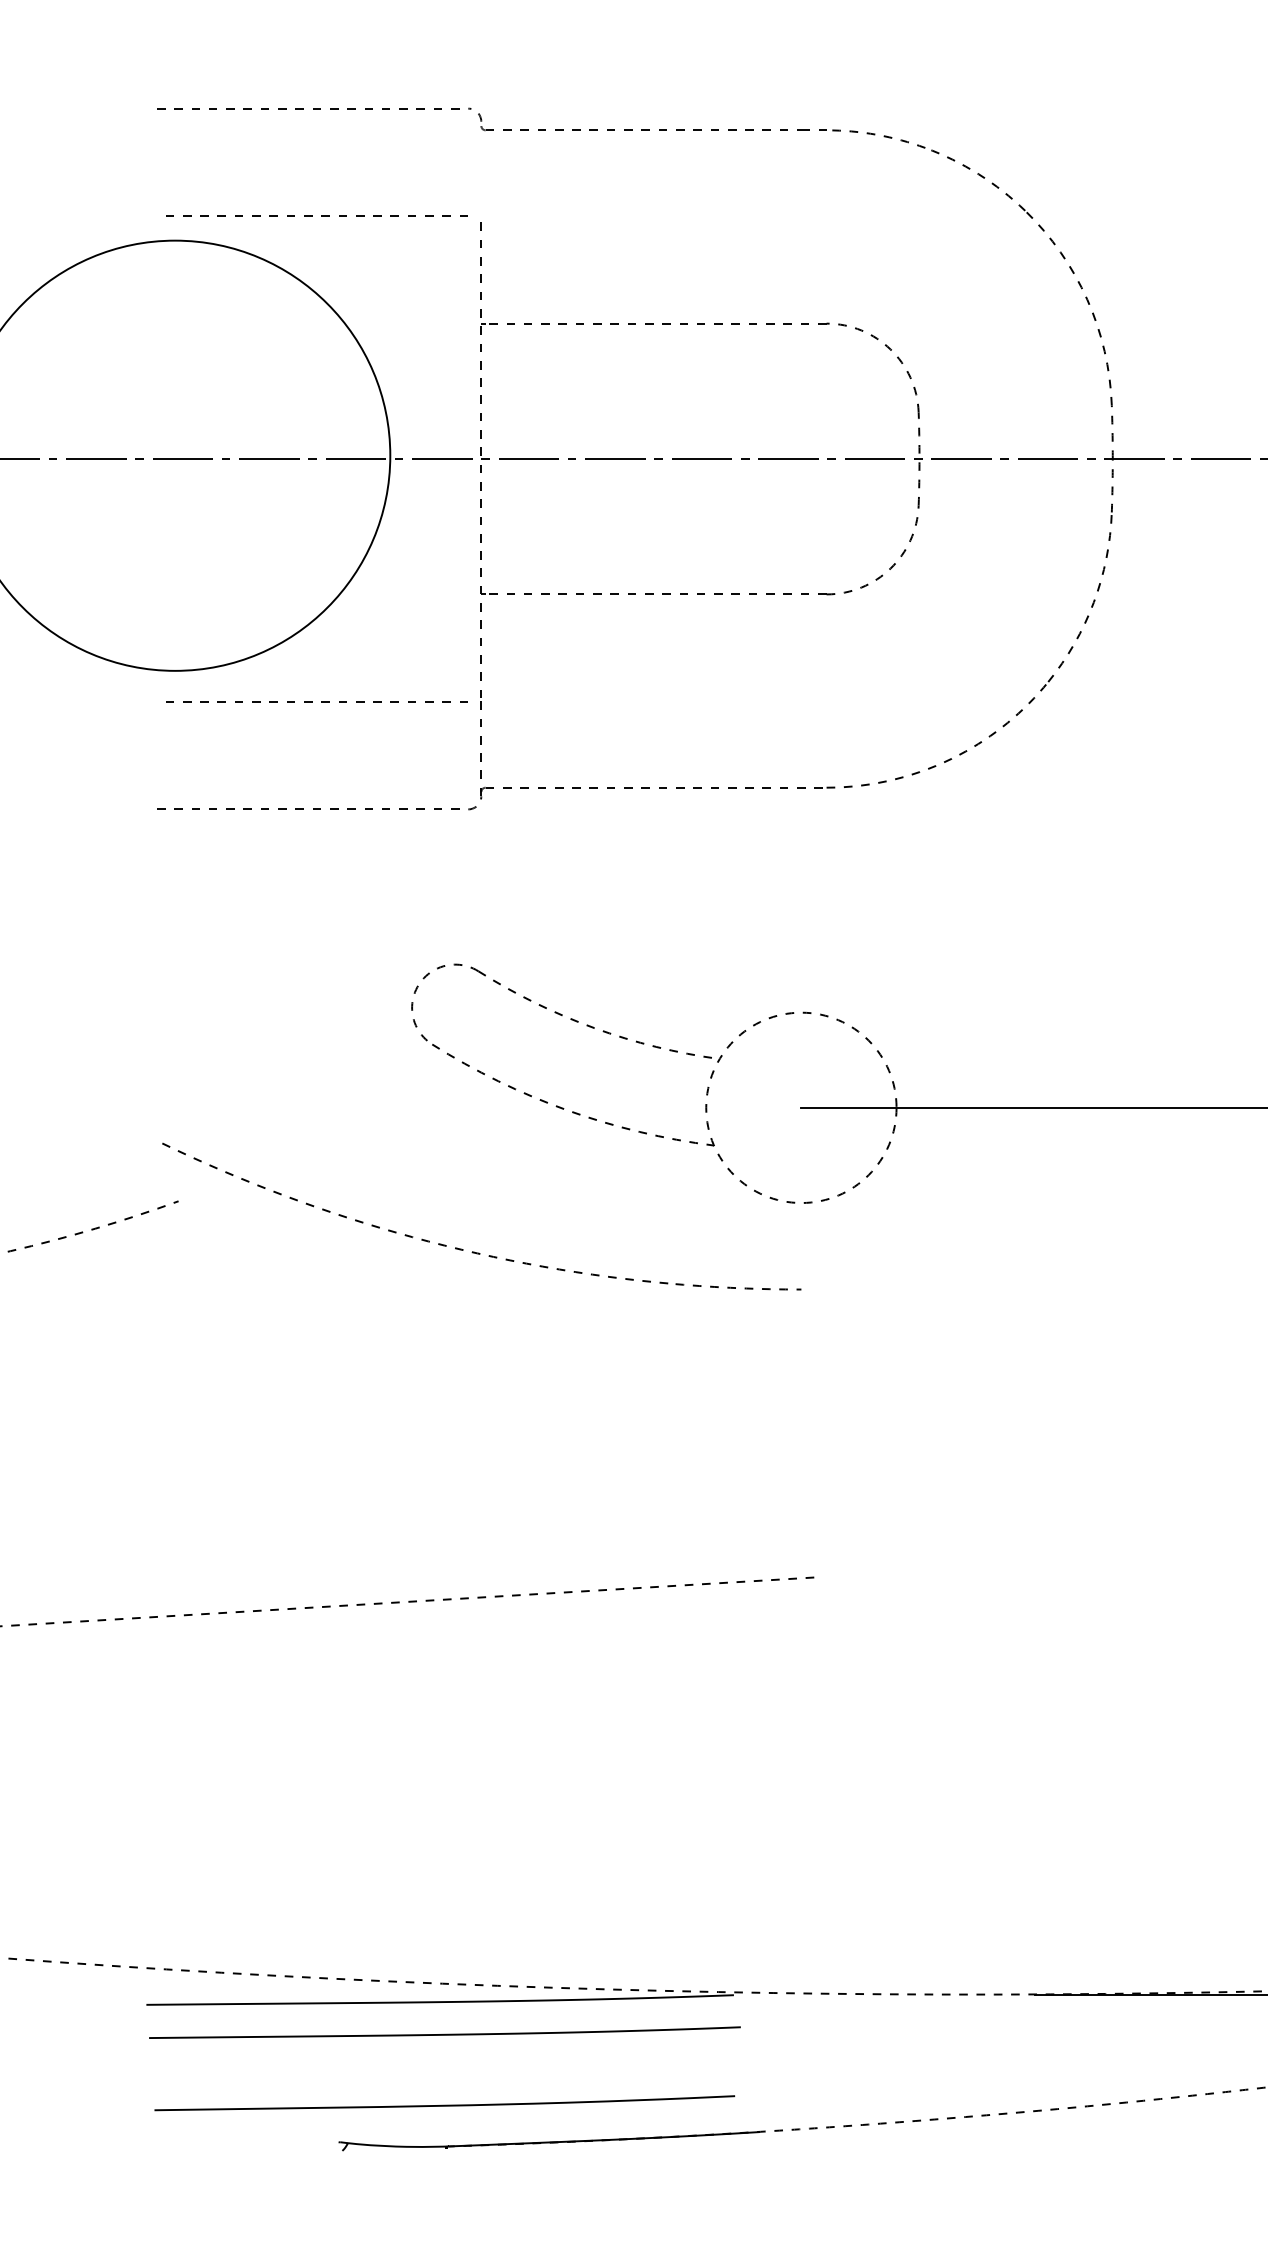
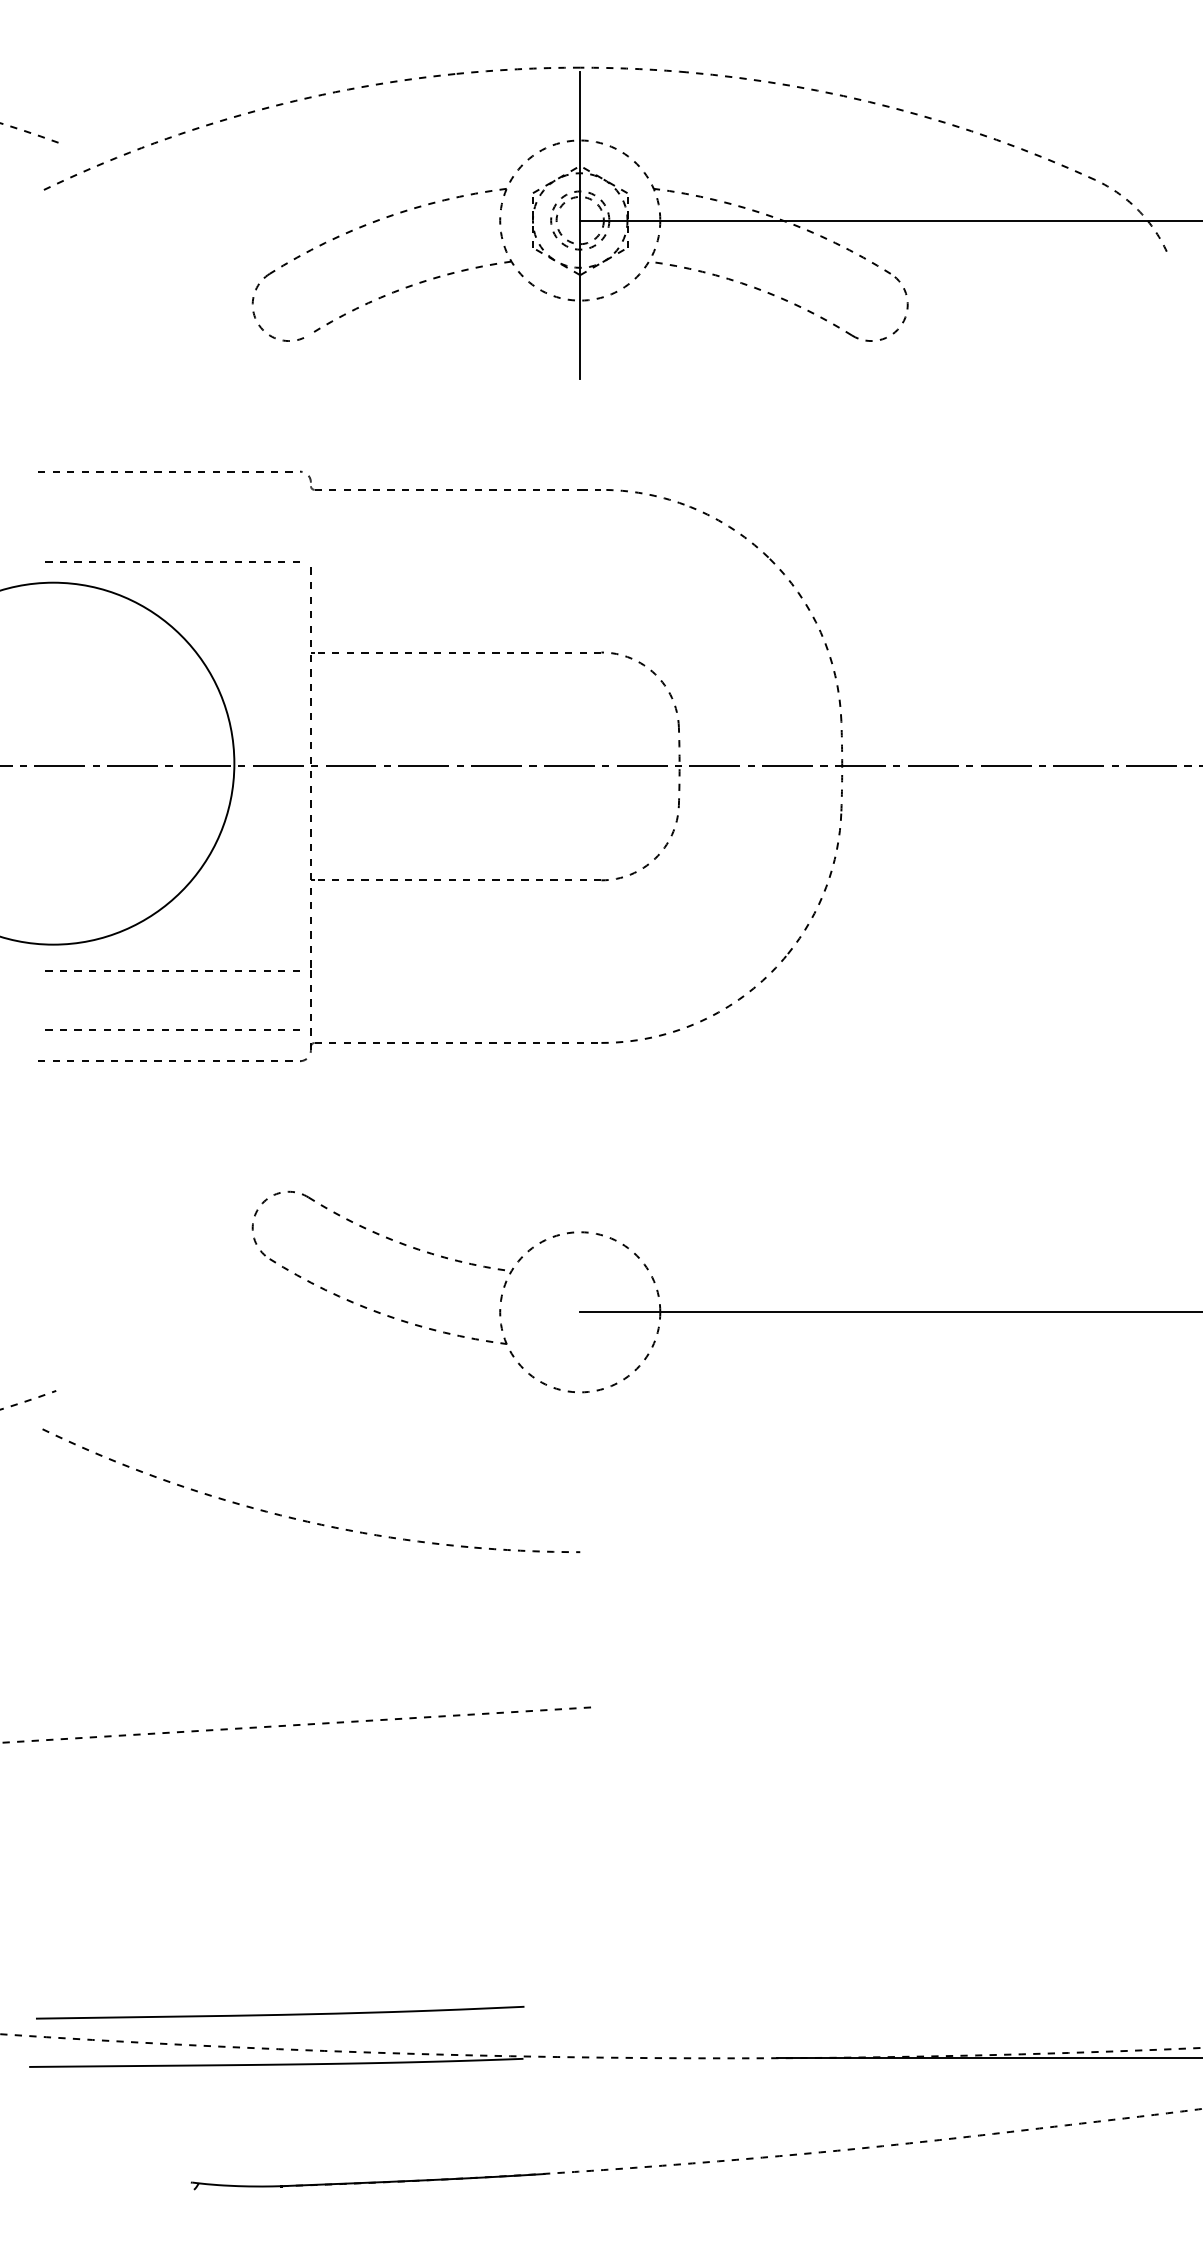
line: (312, 771) -> (168, 1029), added
part: (472, 1250) -> (303, 1519), moved
curve: (445, 2034) -> (280, 2091), removed
curve: (445, 2105) -> (280, 2014), moved

